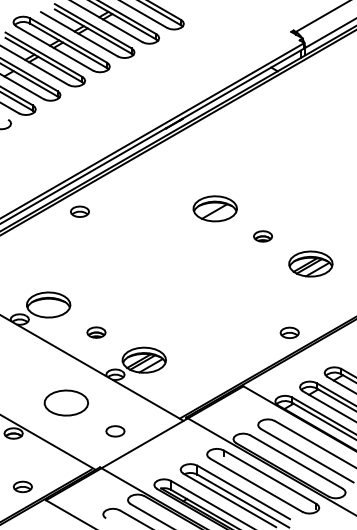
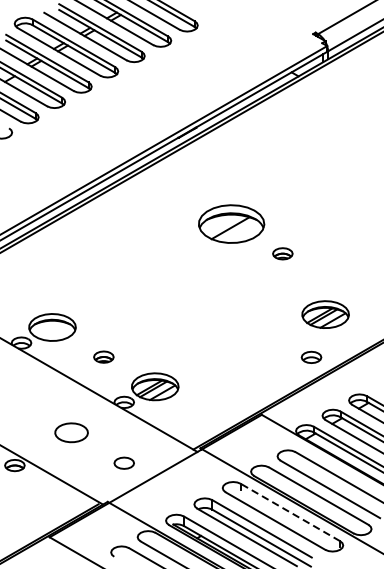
part: (214, 208) -> (230, 223), size x1.4
part: (79, 211) -> (85, 227), removed
part: (310, 263) -> (325, 314), moved
part: (66, 402) -> (71, 432), size x0.7
line: (269, 476) -> (289, 511), solid -> dashed
part: (22, 486) -> (24, 522), removed

